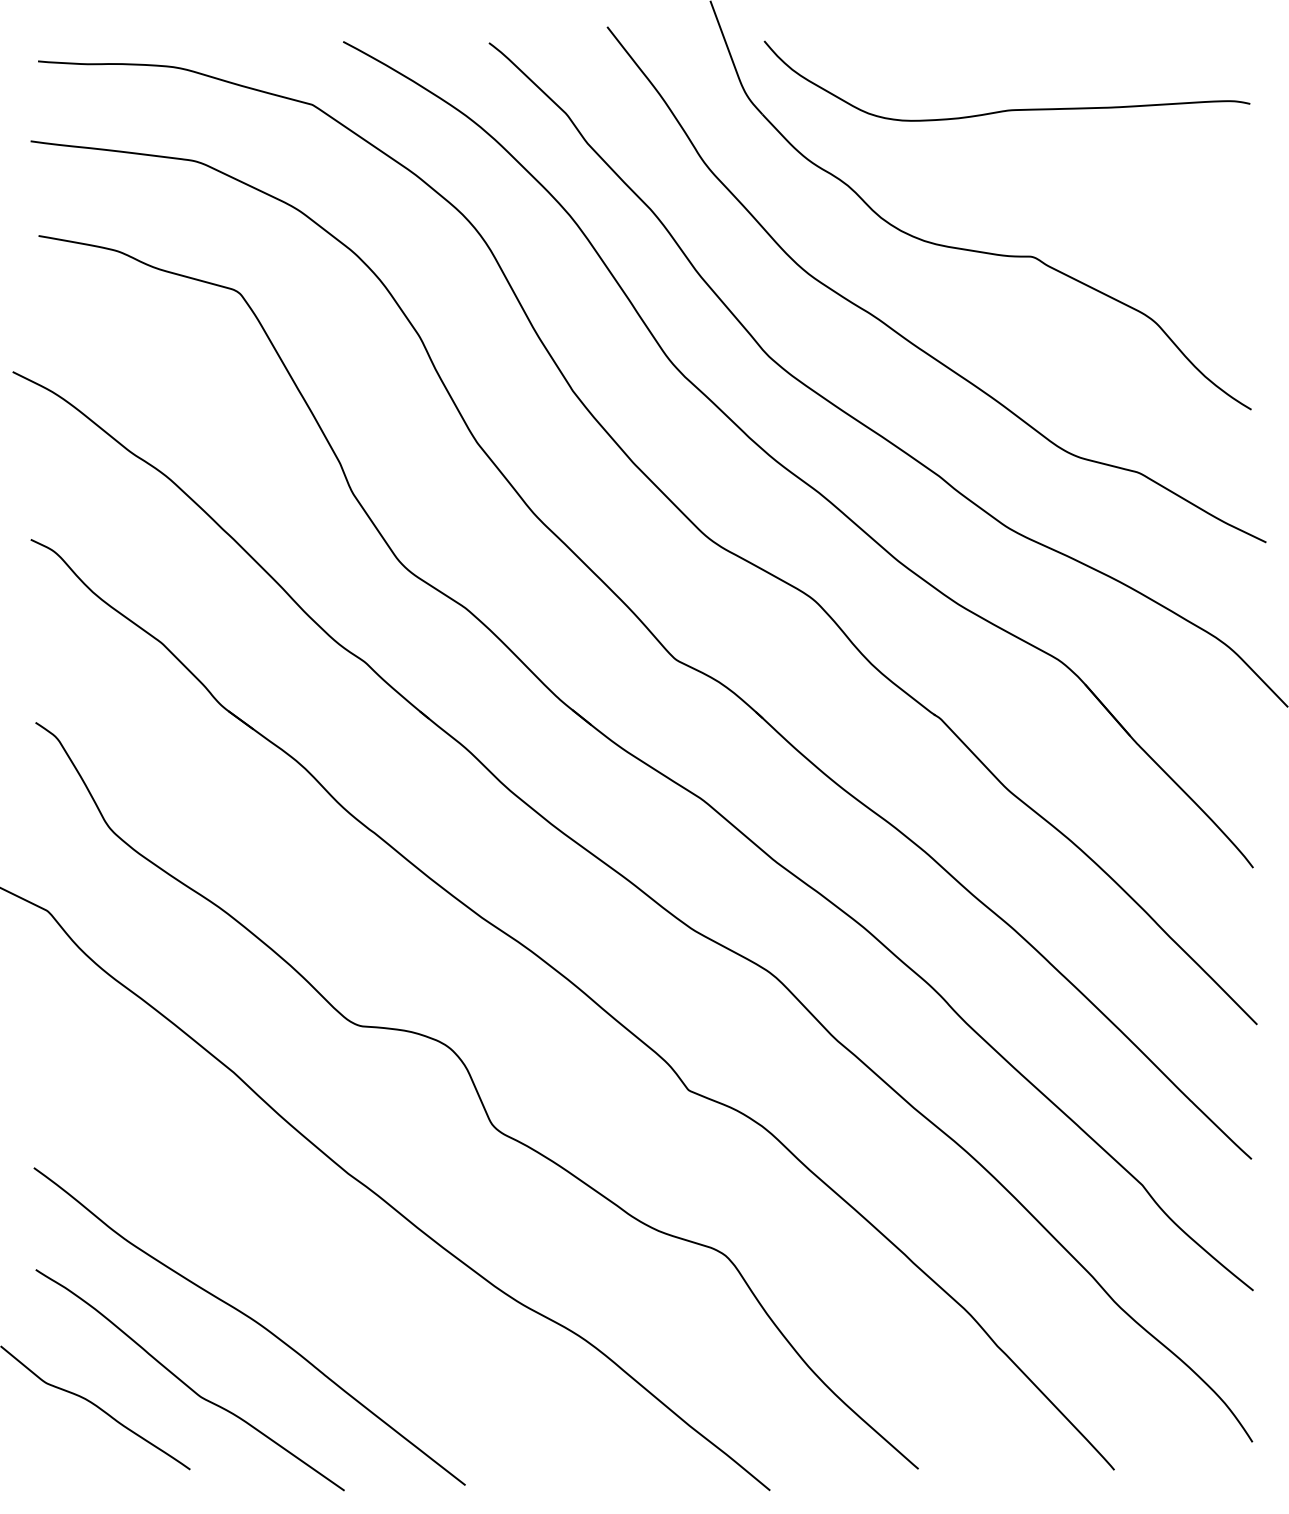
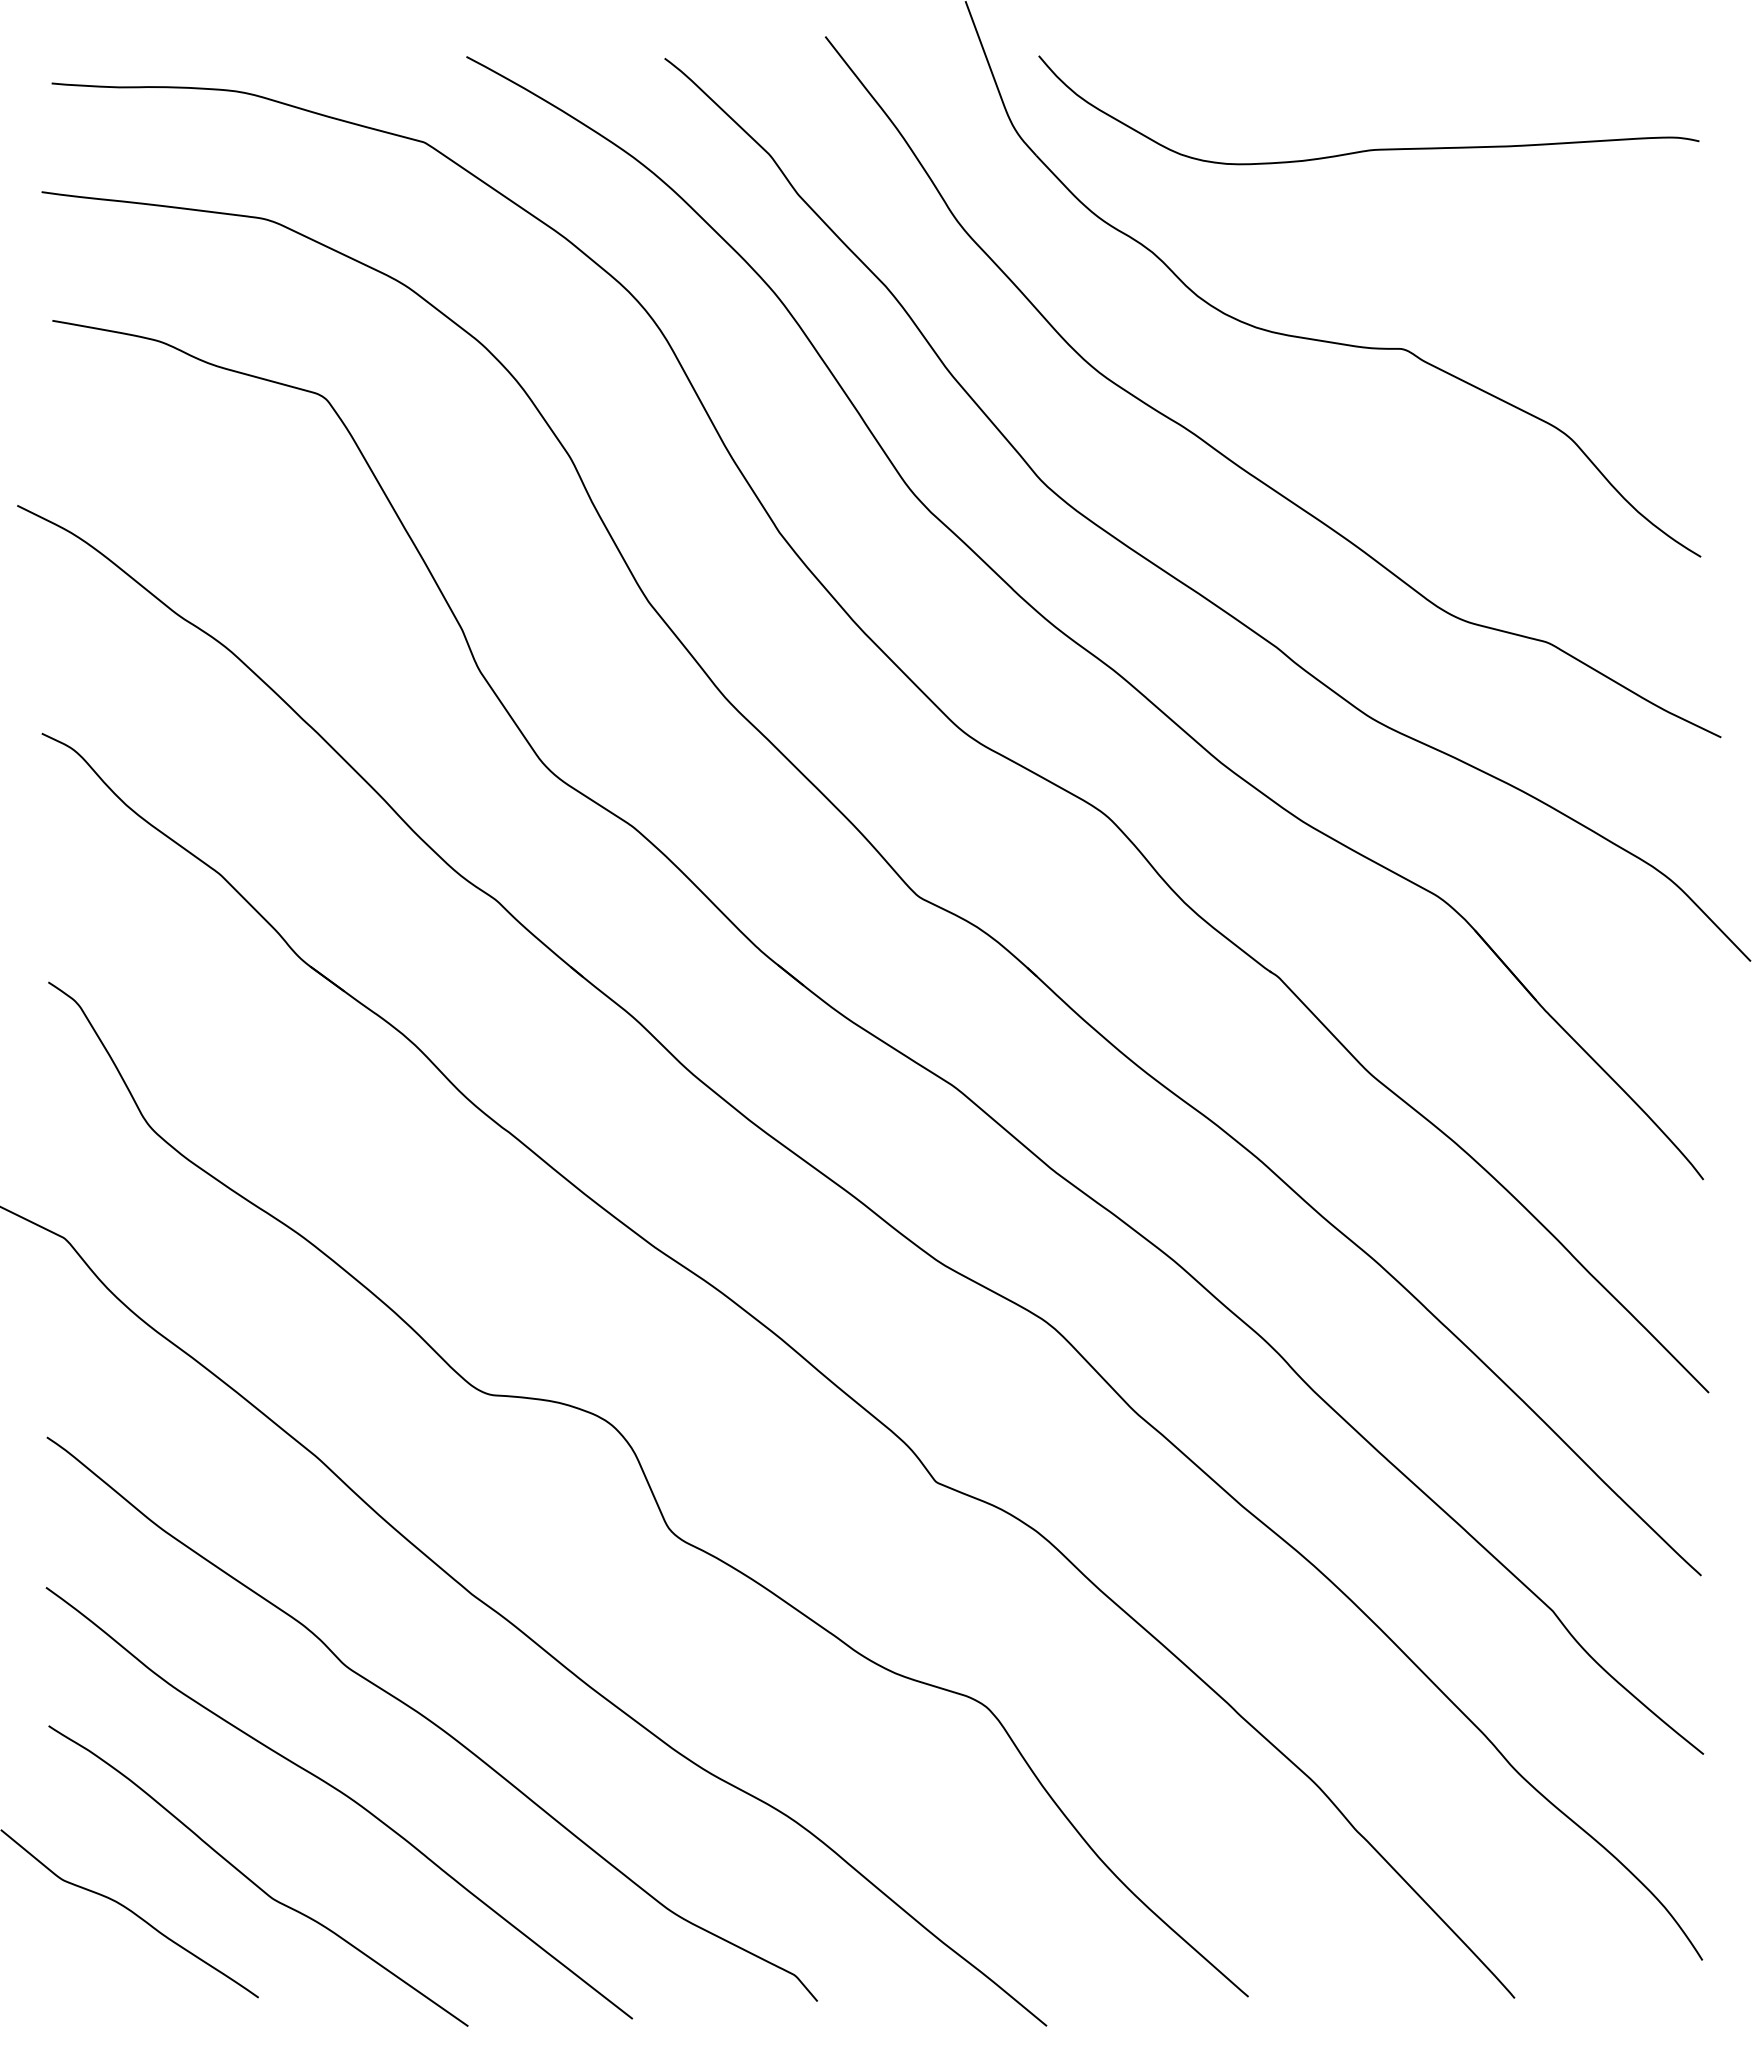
curve: (317, 1265) -> (431, 1720), added

